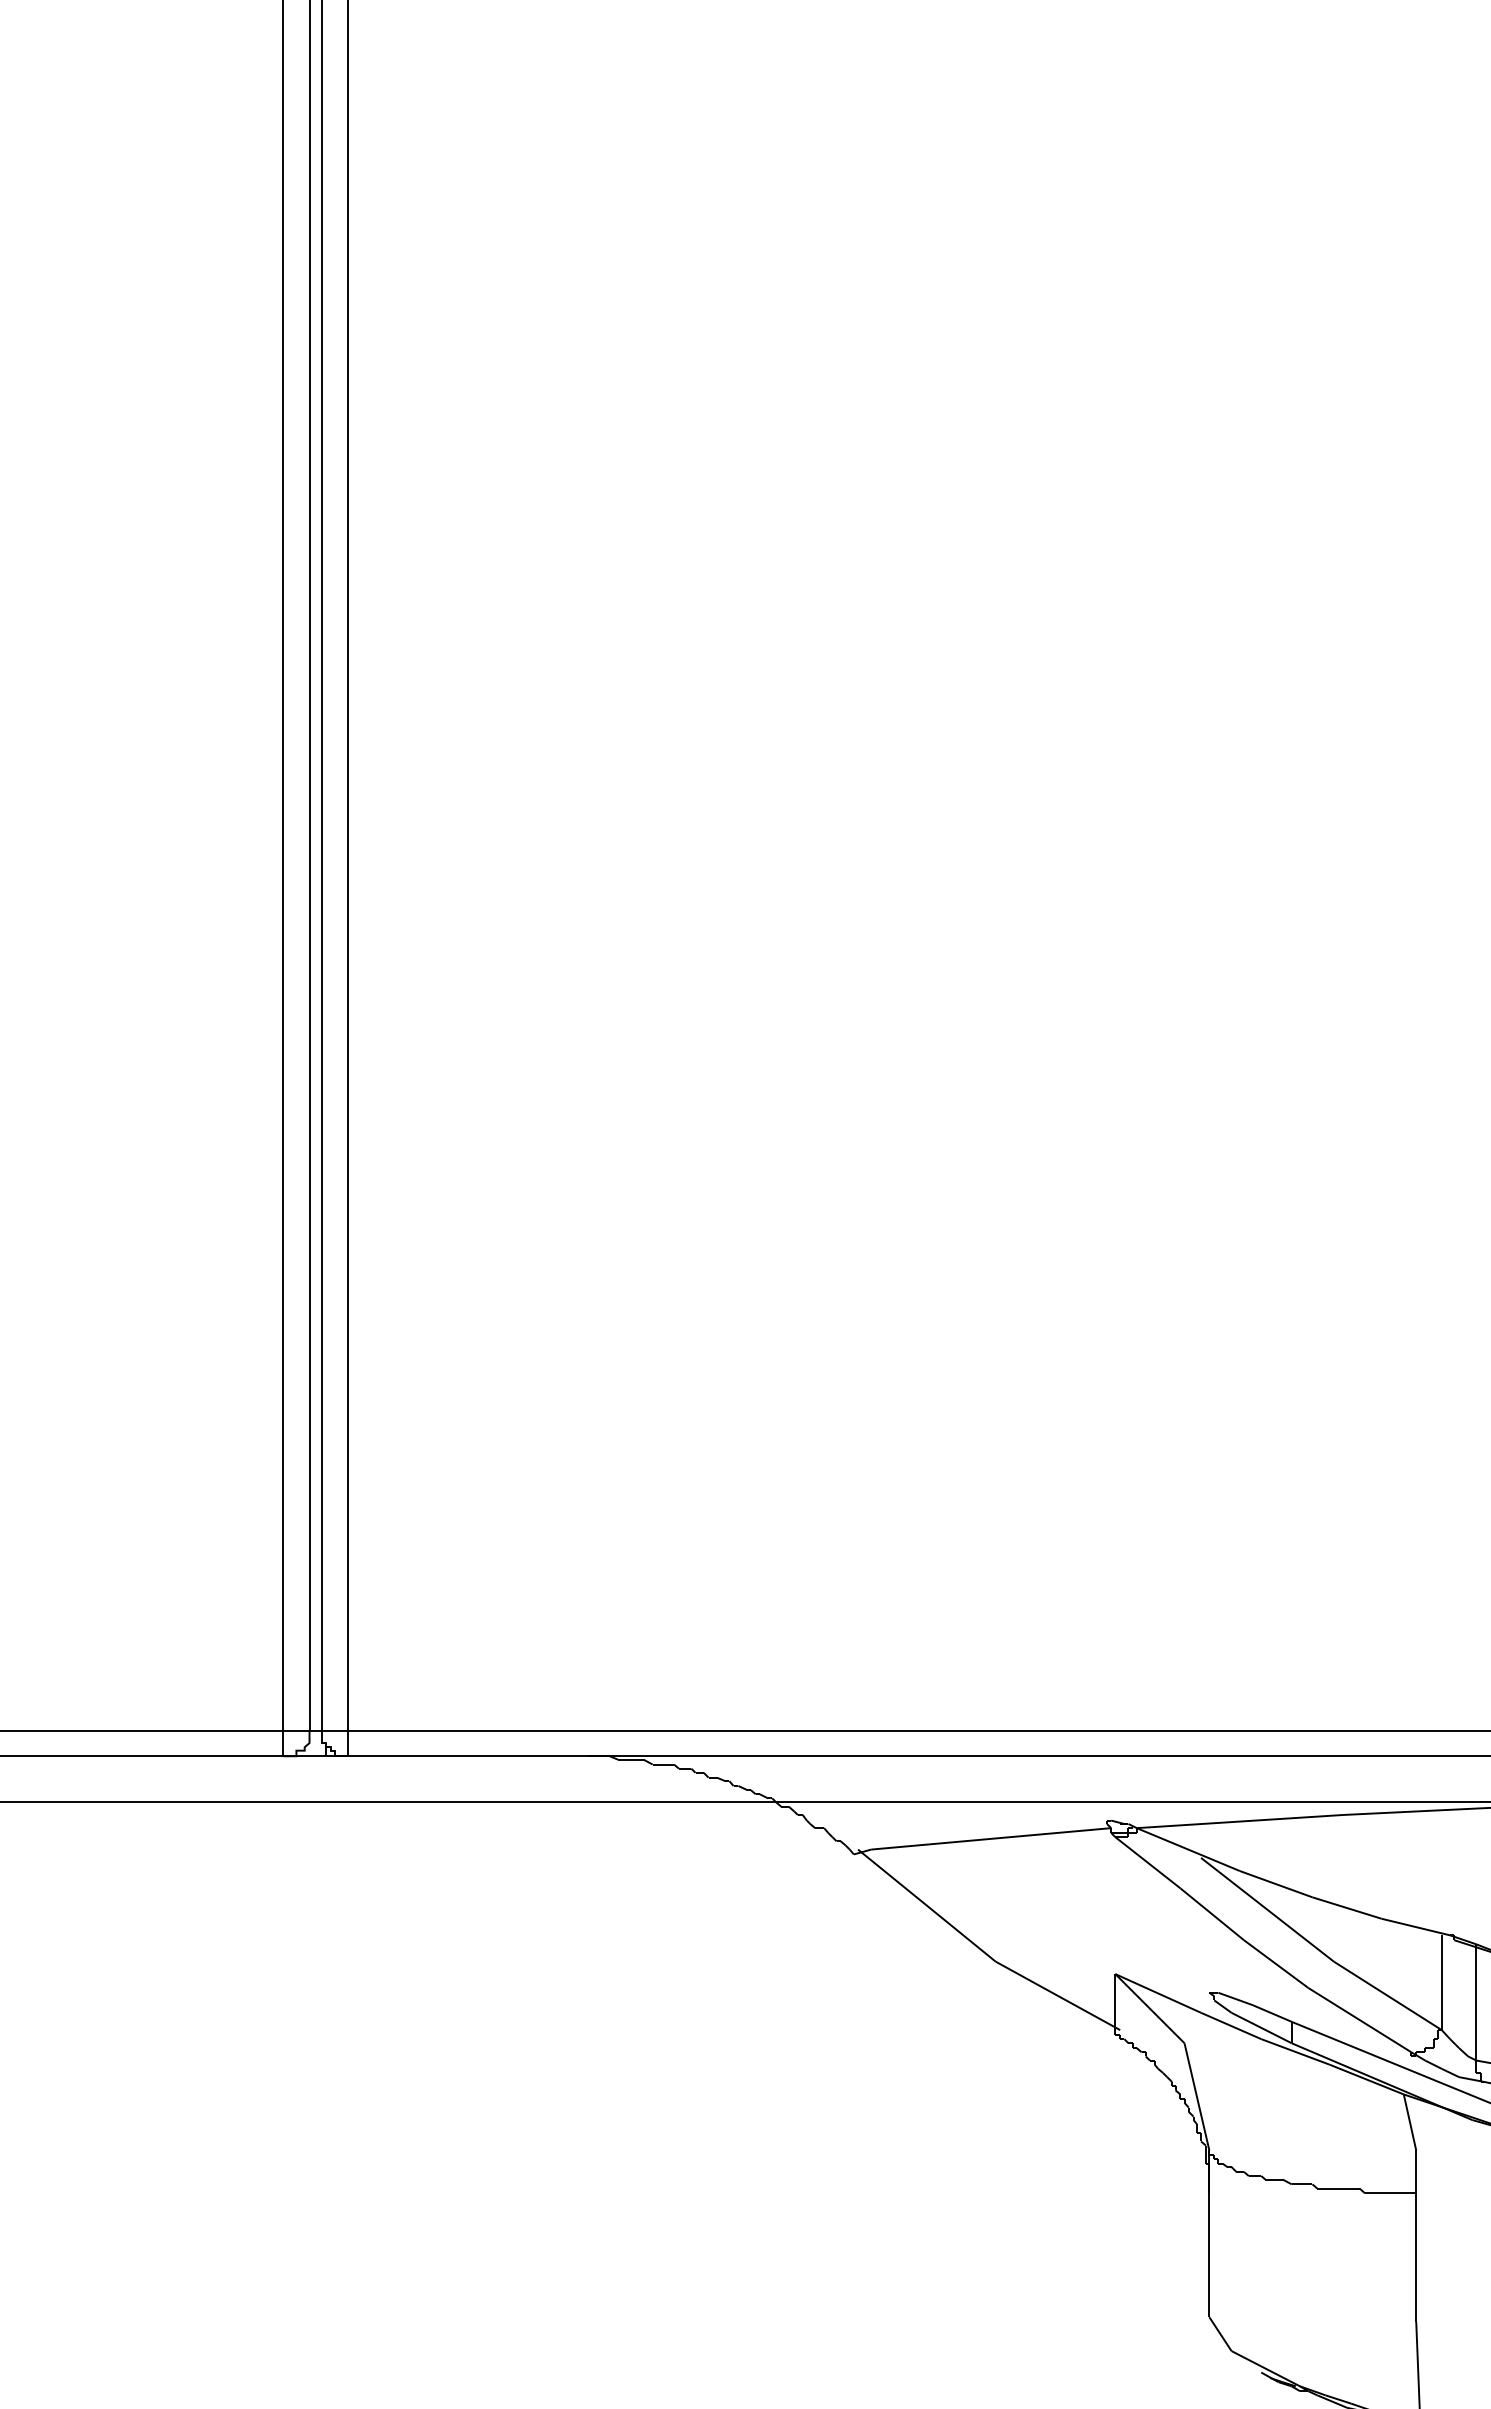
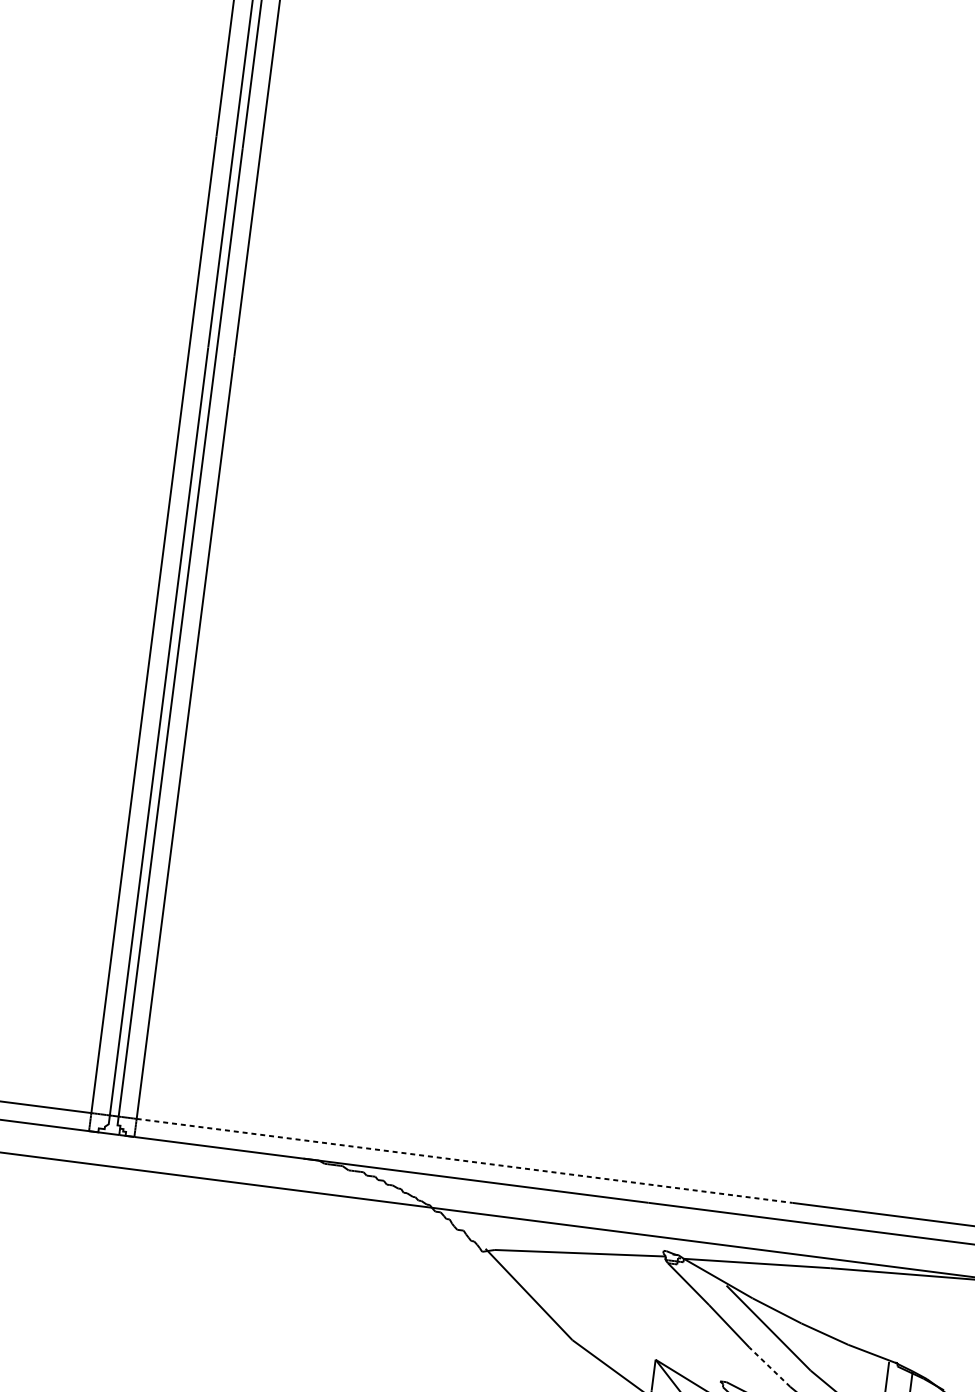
line: (813, 1730) -> (464, 1160), solid -> dashed
line: (1275, 1963) -> (769, 1366), solid -> dashed

